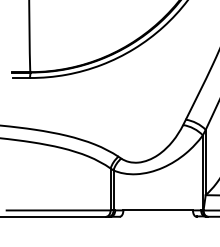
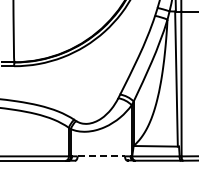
line: (158, 210) -> (101, 156), solid -> dashed

